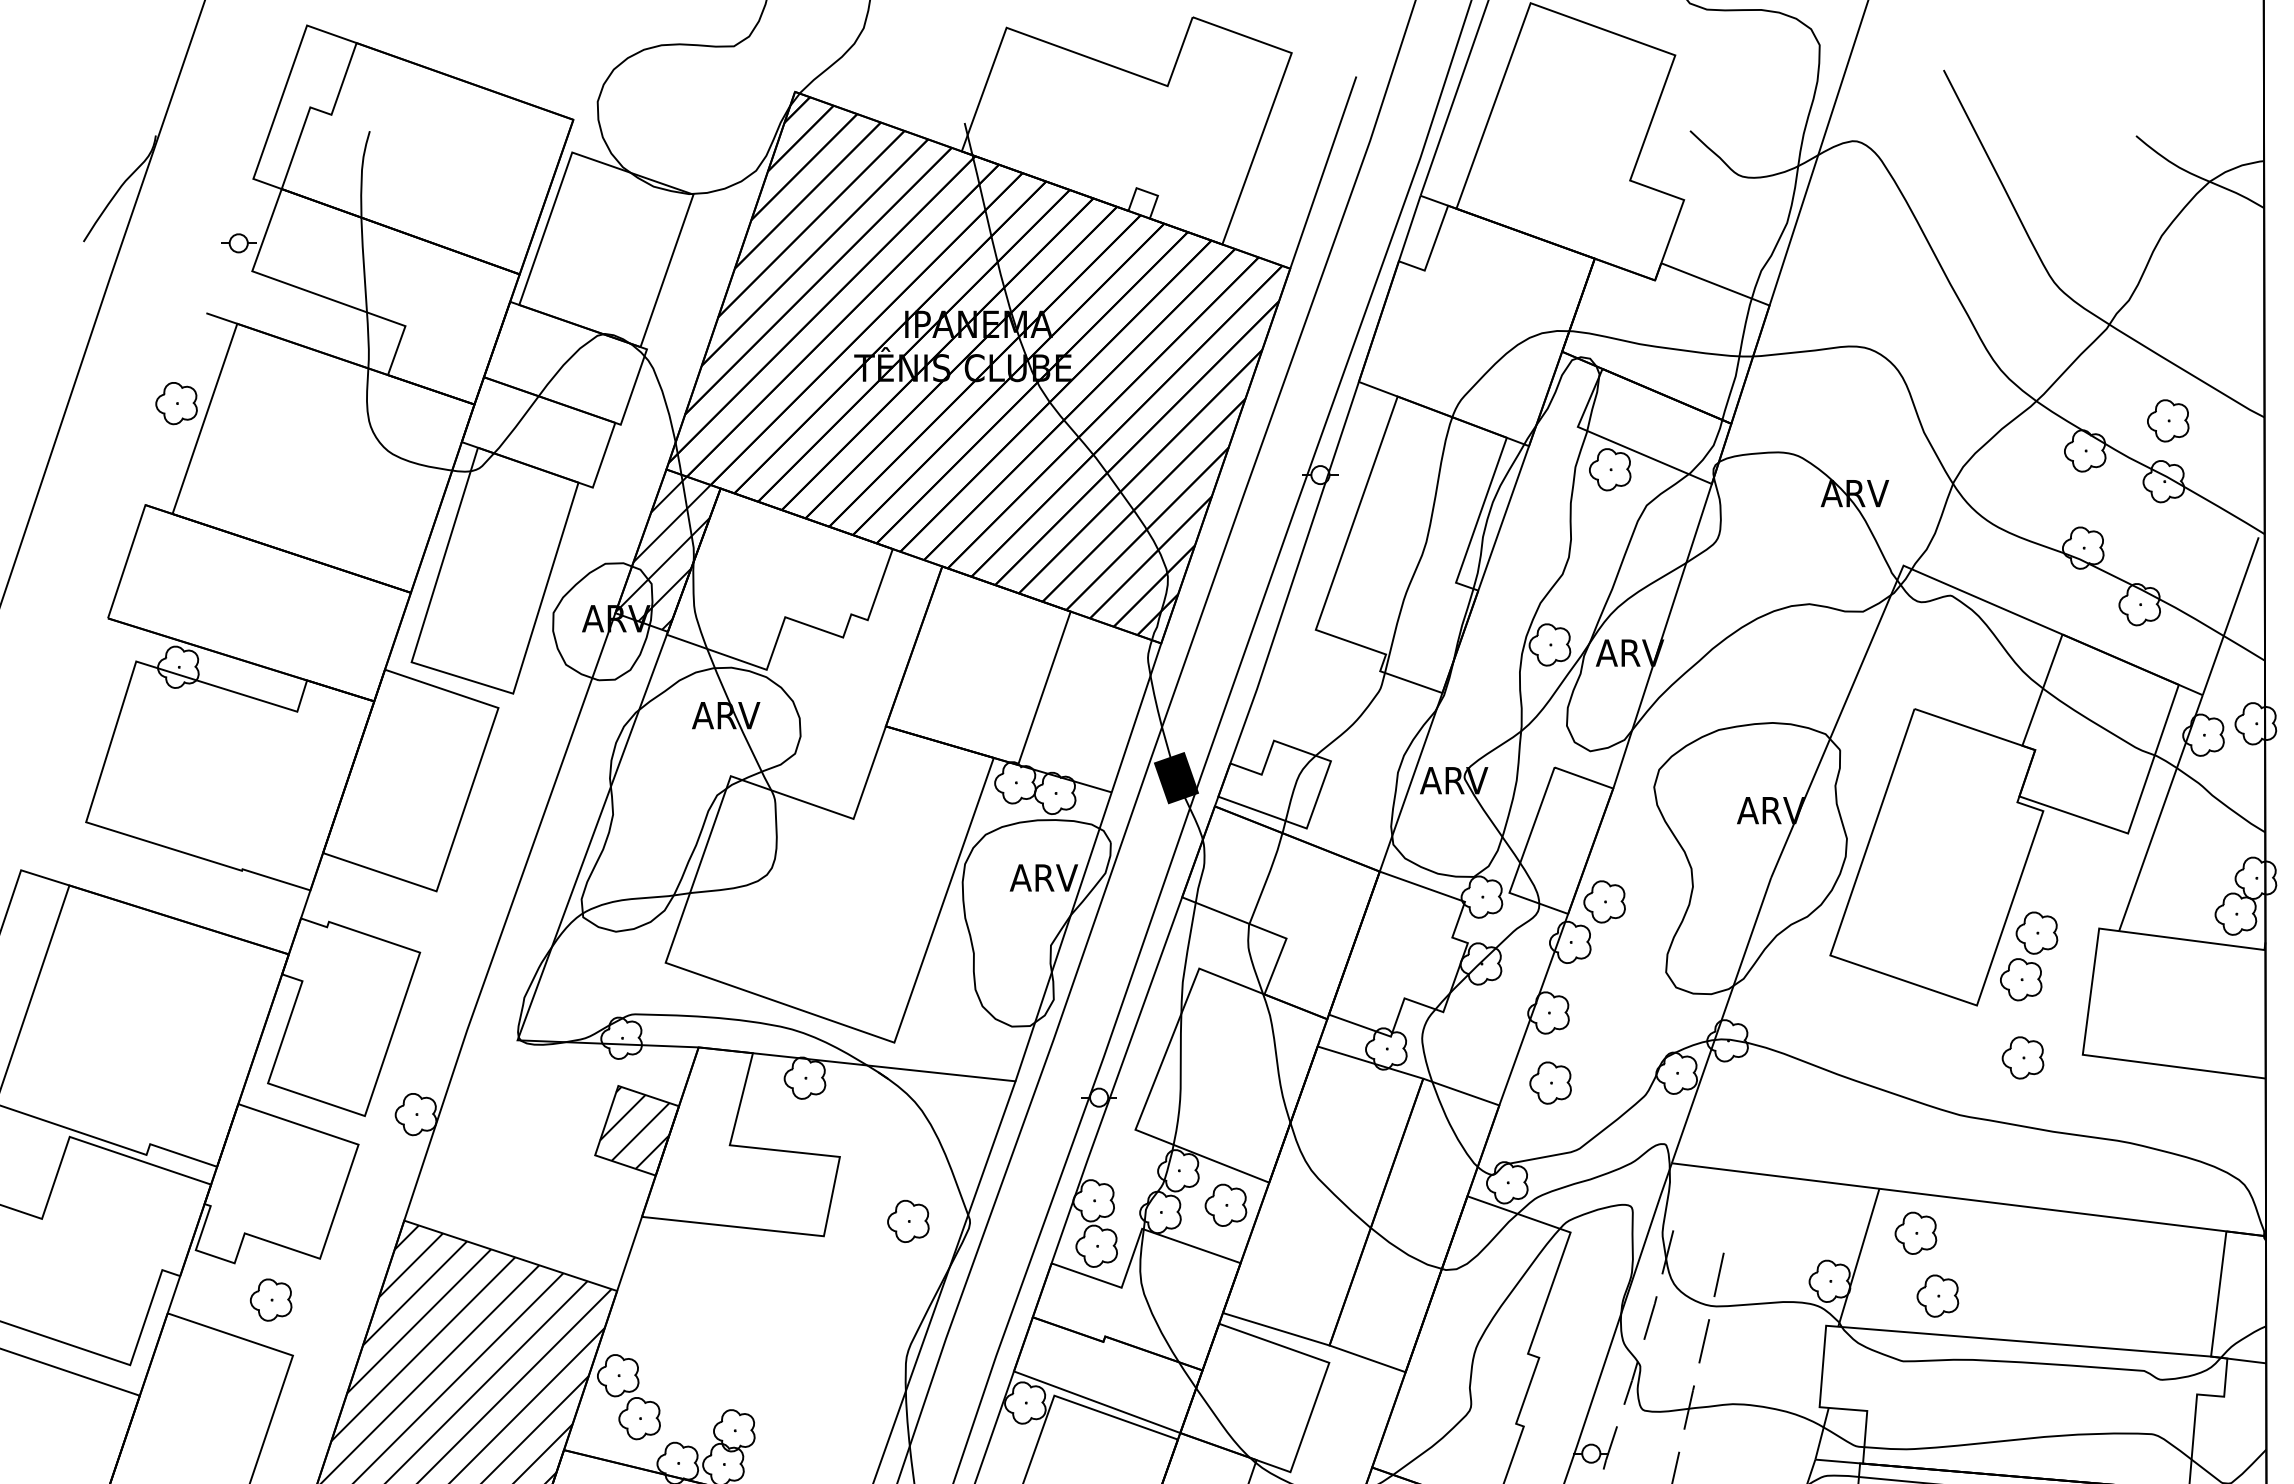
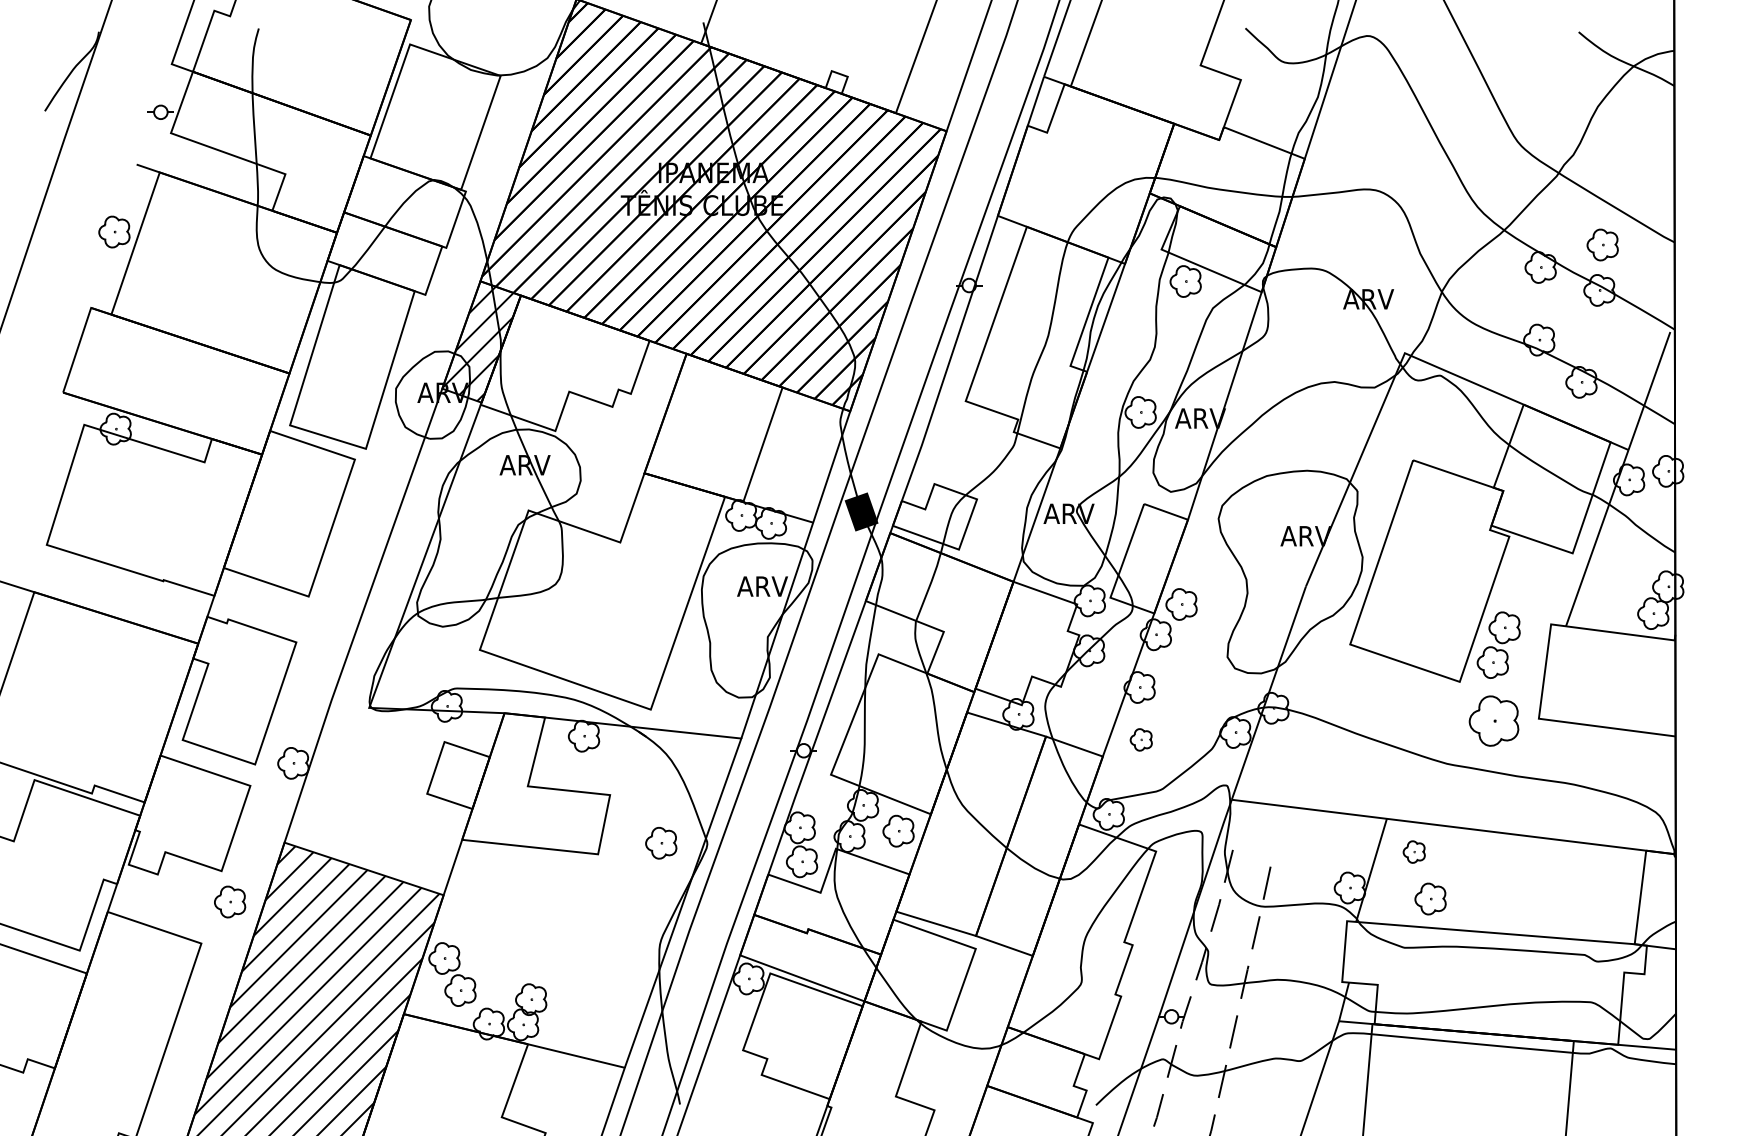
part: (2023, 1057) -> (1494, 720), size x1.6
part: (1551, 1082) -> (1141, 739), size x0.7
hatch: (634, 1126) -> (456, 772), removed
part: (1916, 1232) -> (1414, 851), size x0.7
part: (271, 1299) -> (230, 901), moved

